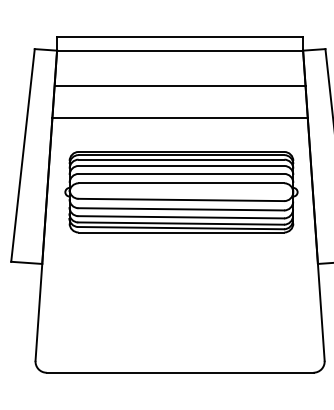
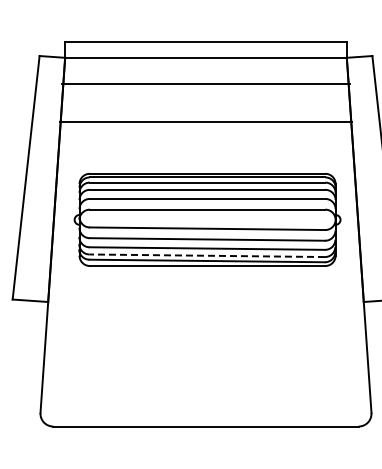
line: (179, 86) -> (205, 83), moved
line: (179, 117) -> (205, 121), moved
line: (181, 223) -> (207, 255), solid -> dashed

